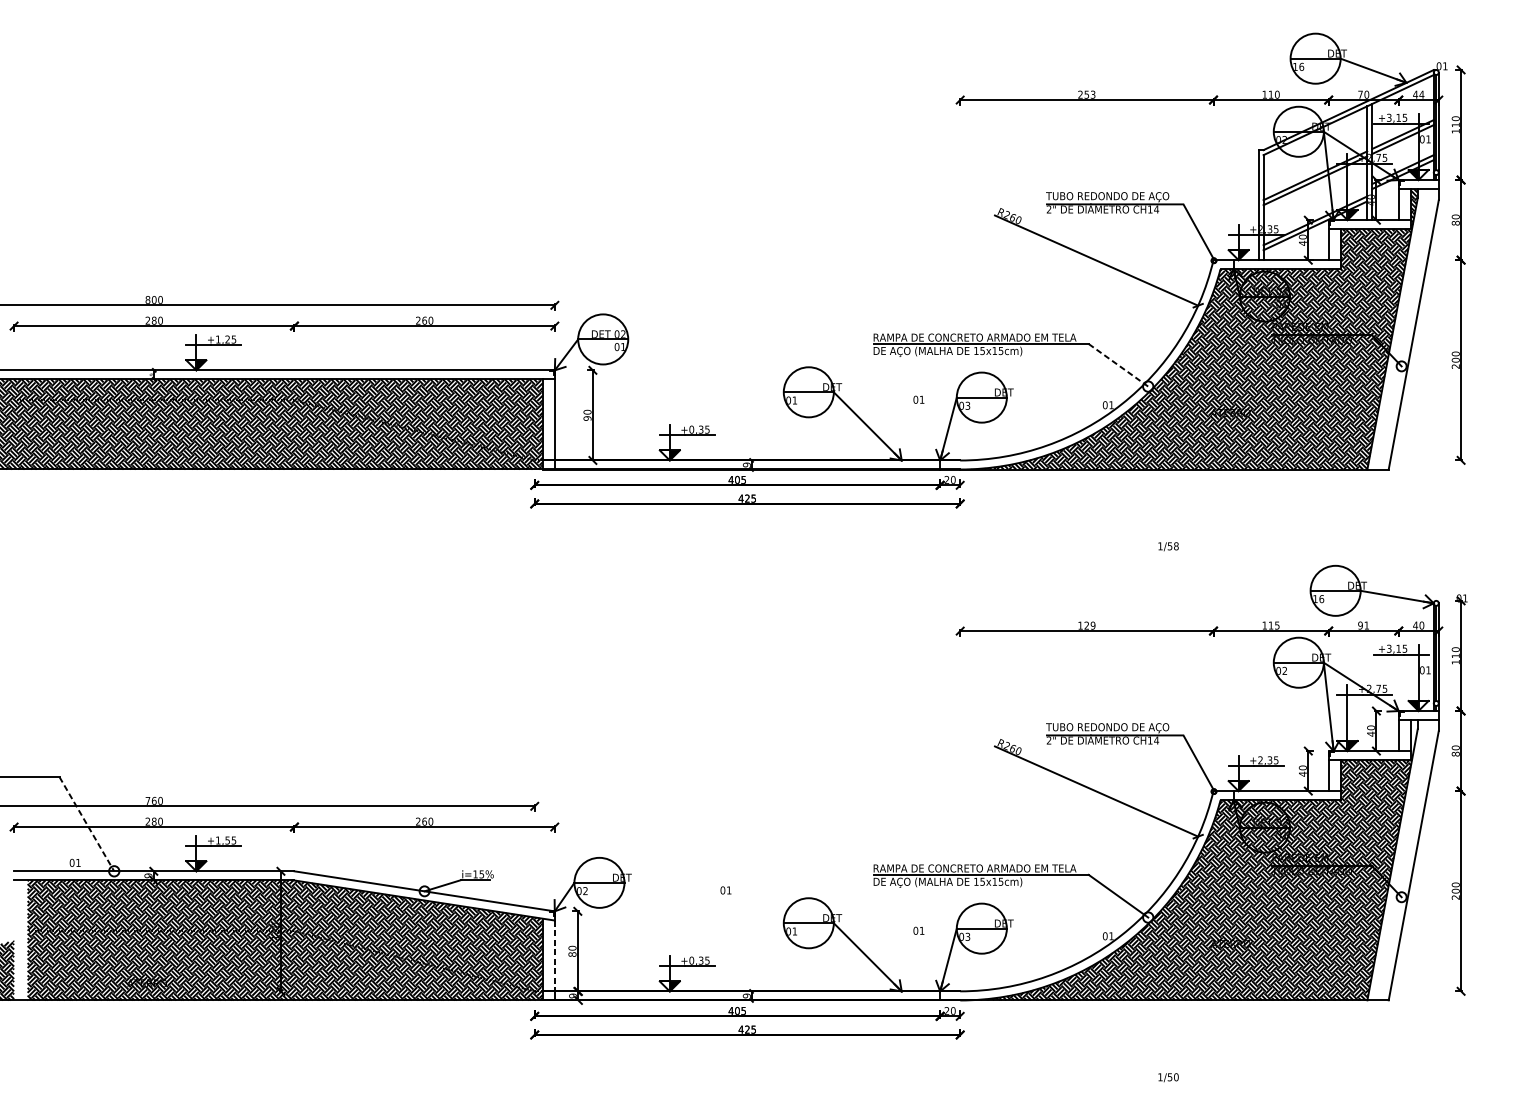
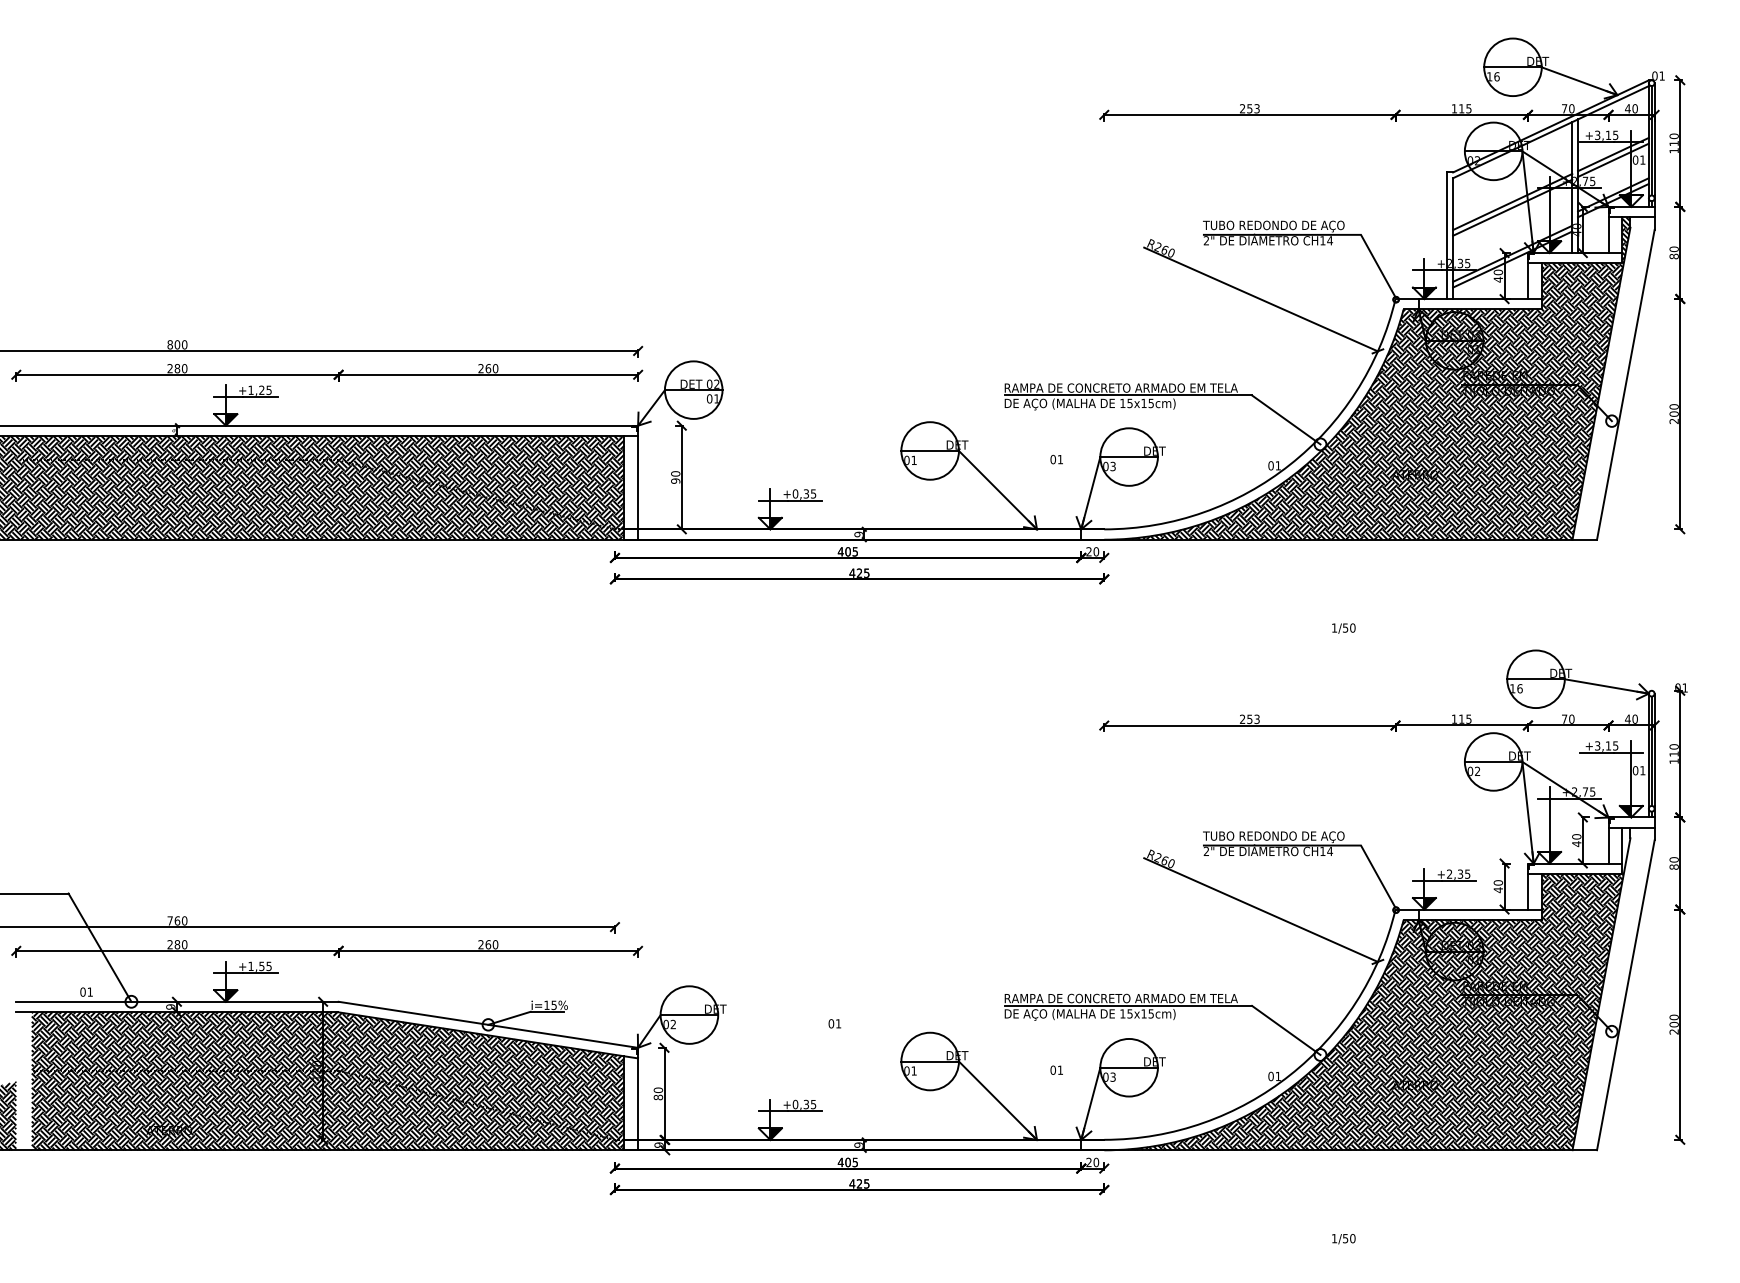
text: (1276, 94) -> (1468, 108), 110 -> 115
text: (1422, 94) -> (1635, 108), 44 -> 40
line: (1118, 365) -> (1286, 420), dashed -> solid
text: (1176, 545) -> (1352, 627), 1/58 -> 1/50
text: (1363, 624) -> (1567, 718), 91 -> 70
text: (1086, 625) -> (1249, 719), 129 -> 253
line: (86, 824) -> (99, 947), dashed -> solid
line: (555, 956) -> (638, 1099), dashed -> solid

